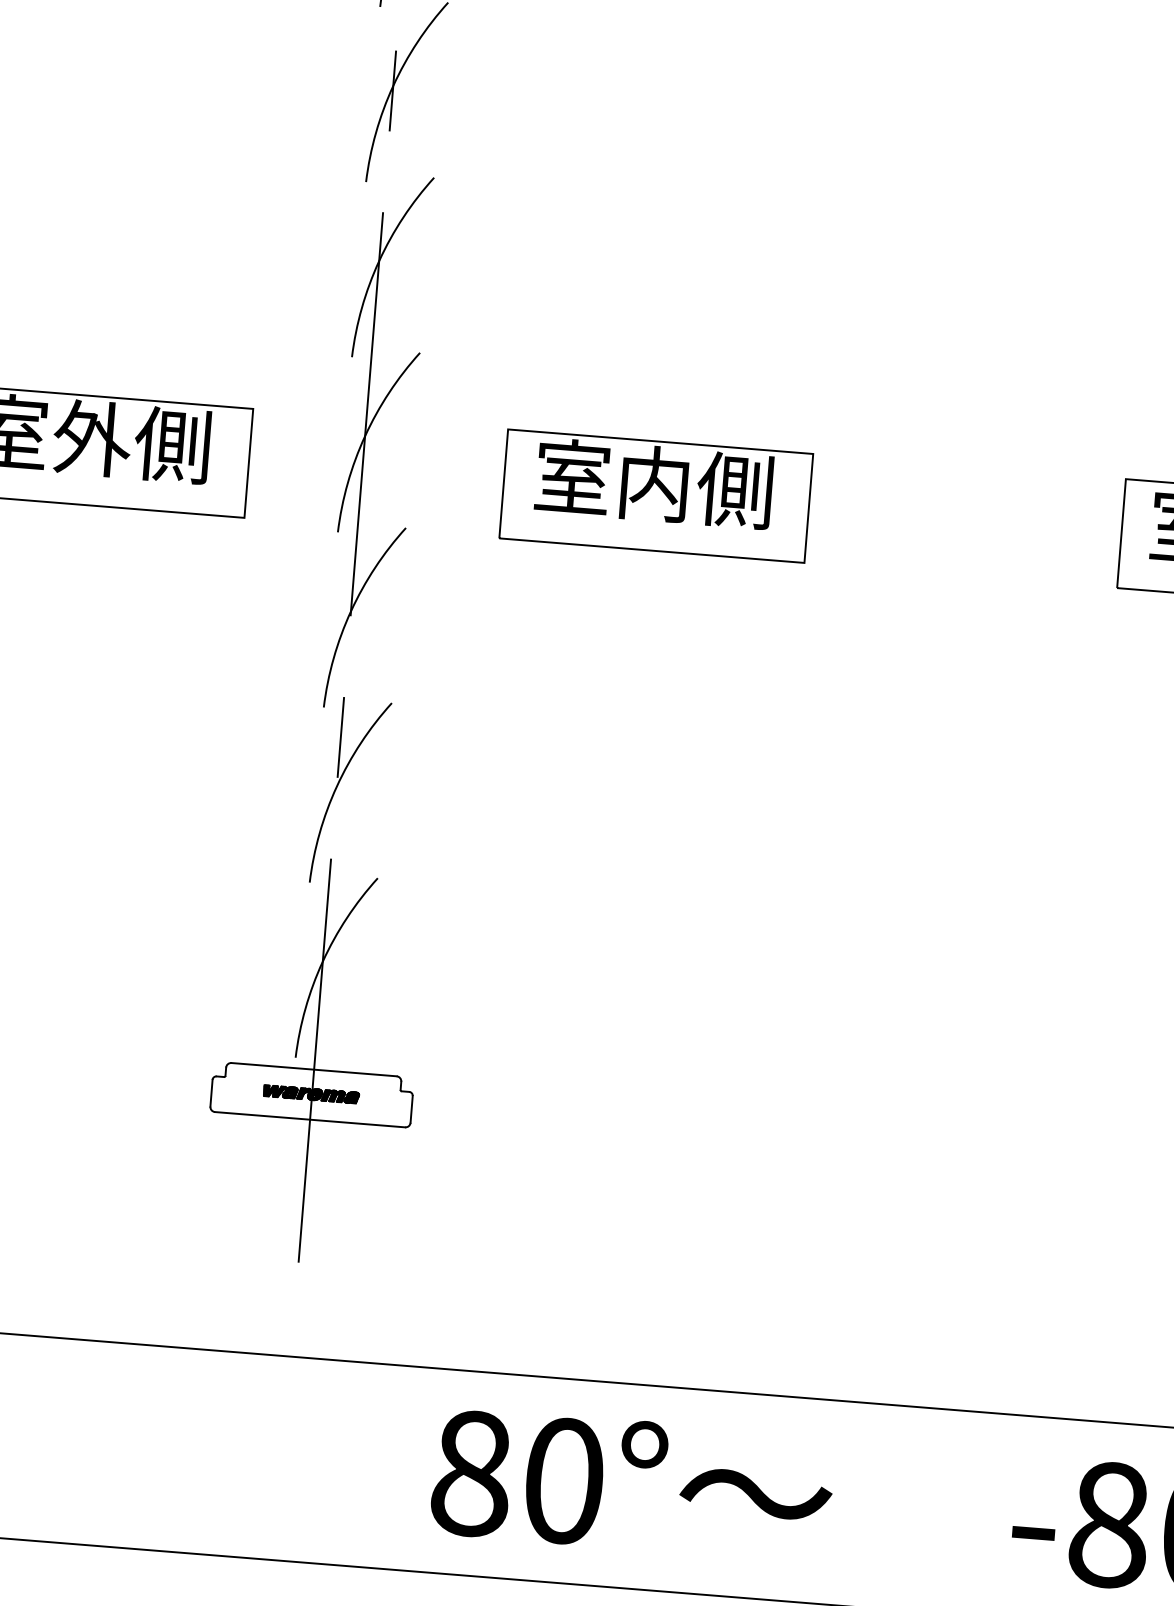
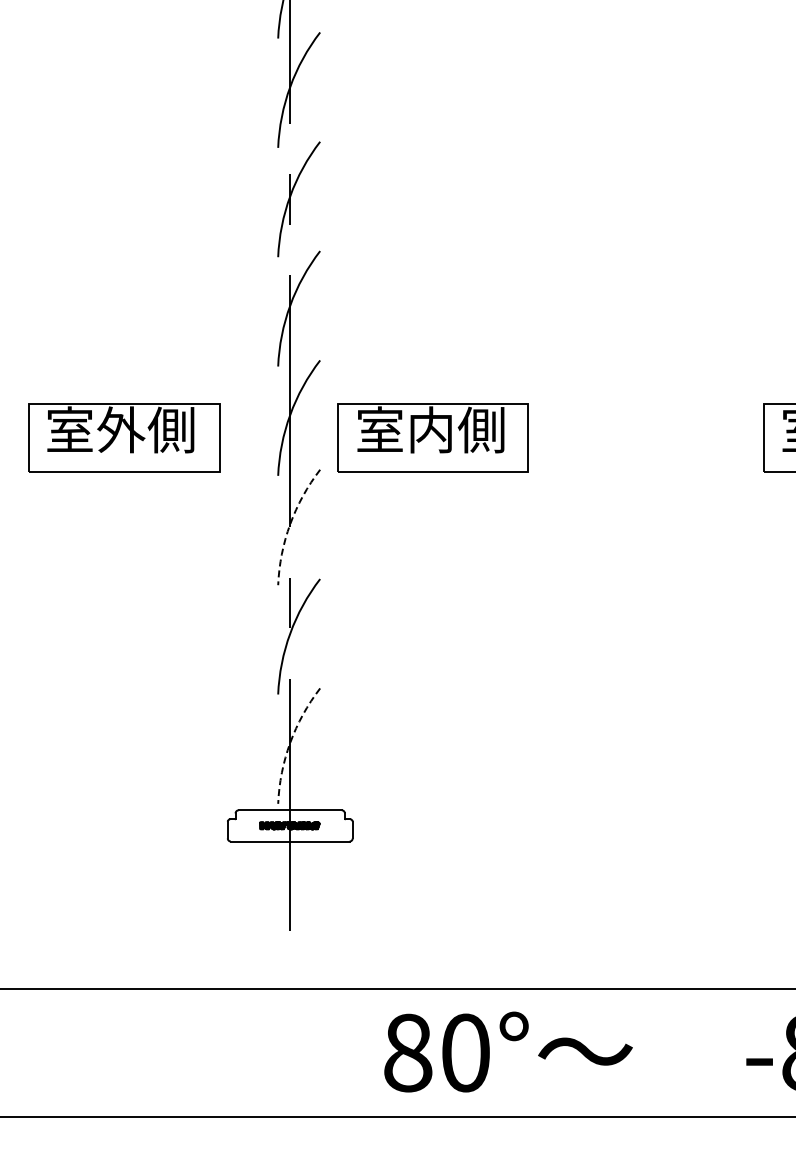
part: (655, 496) -> (432, 437), moved
arc: (351, 611) -> (290, 524), solid -> dashed
arc: (323, 961) -> (290, 742), solid -> dashed

